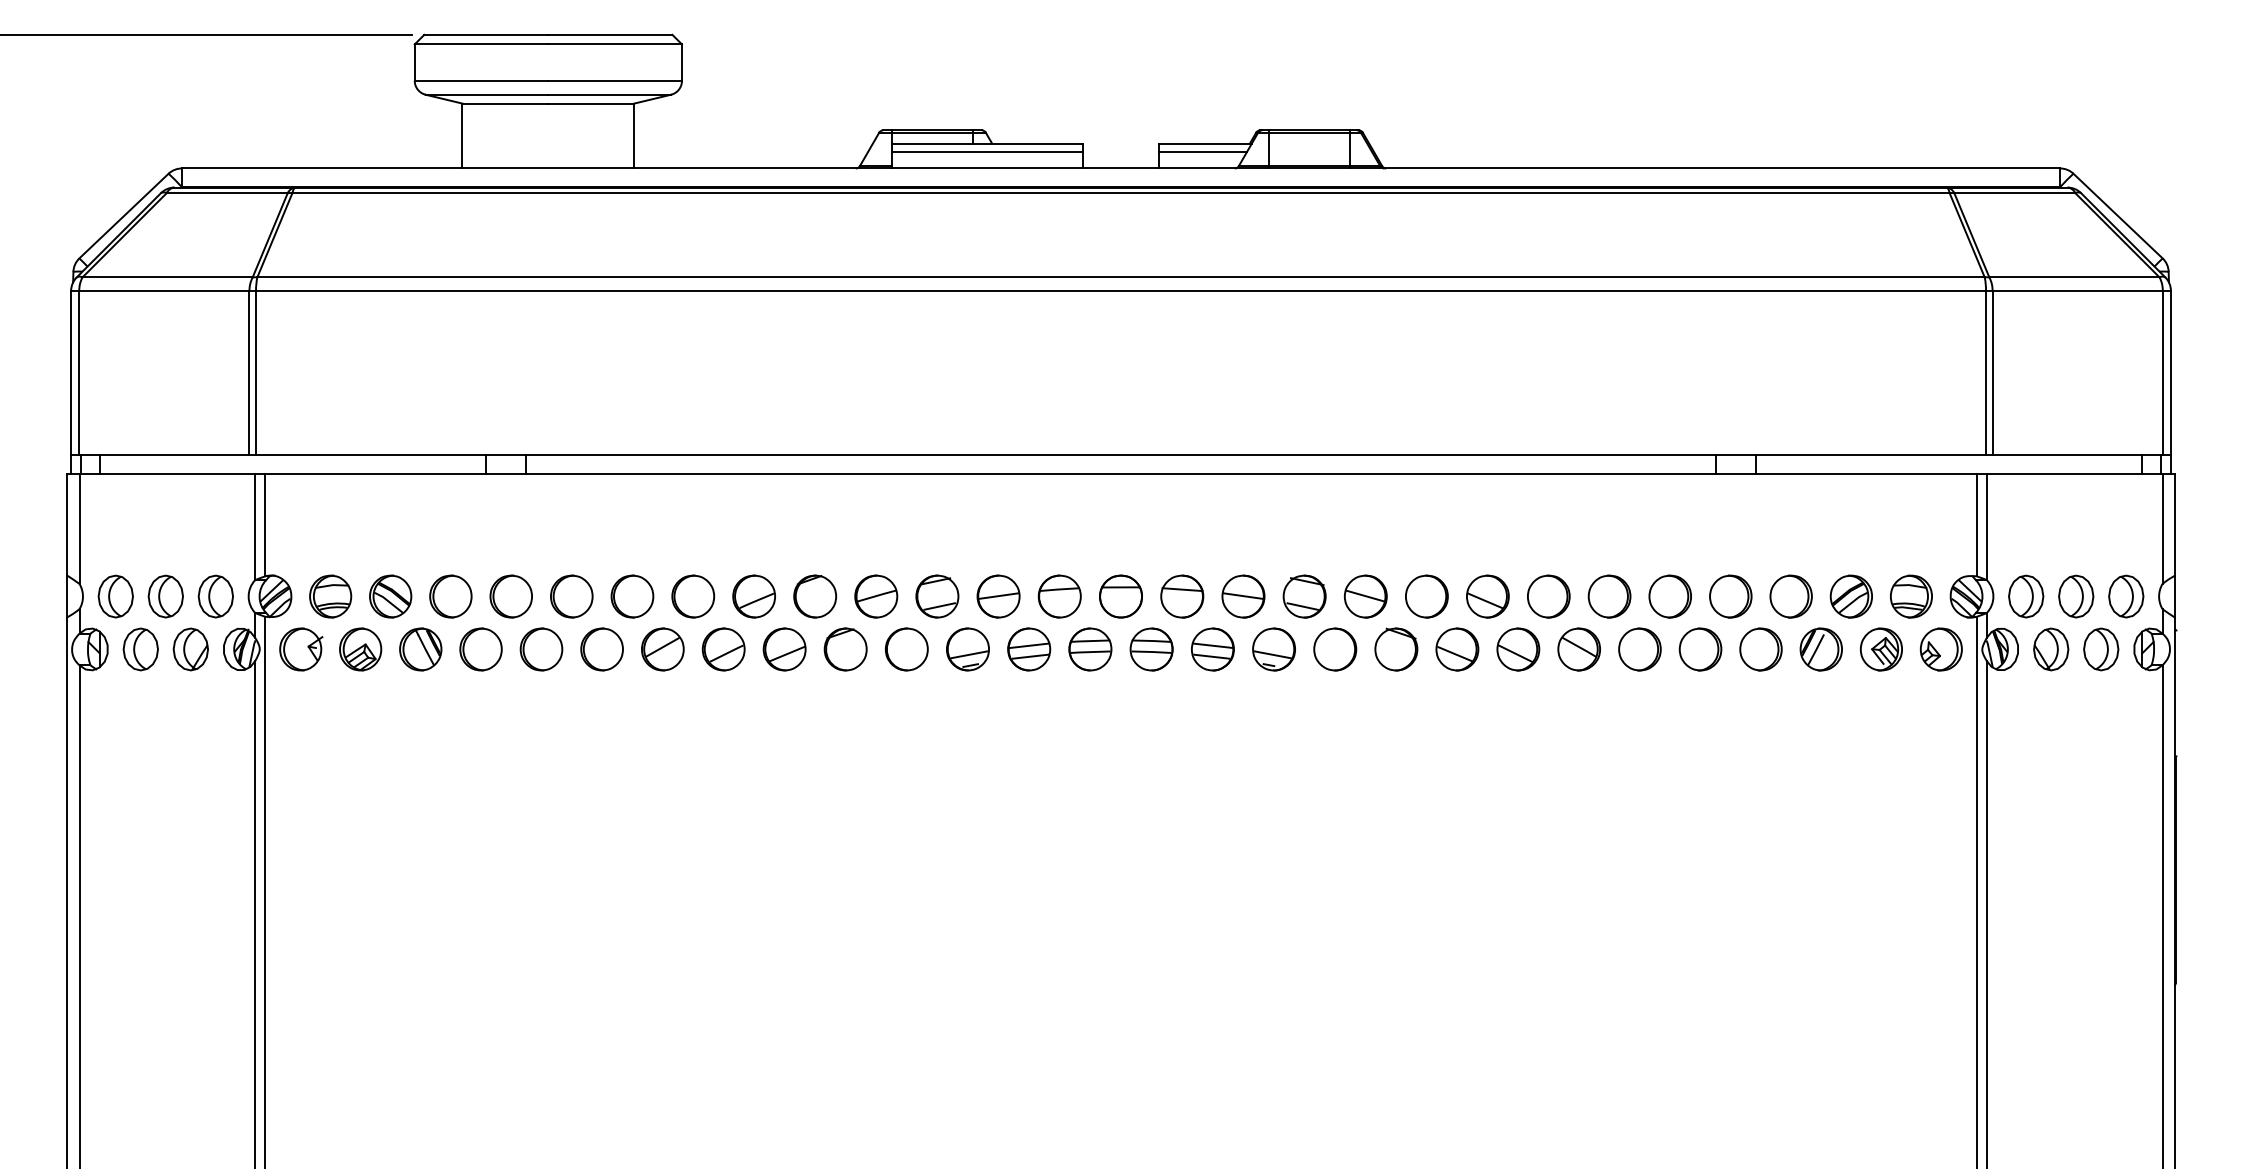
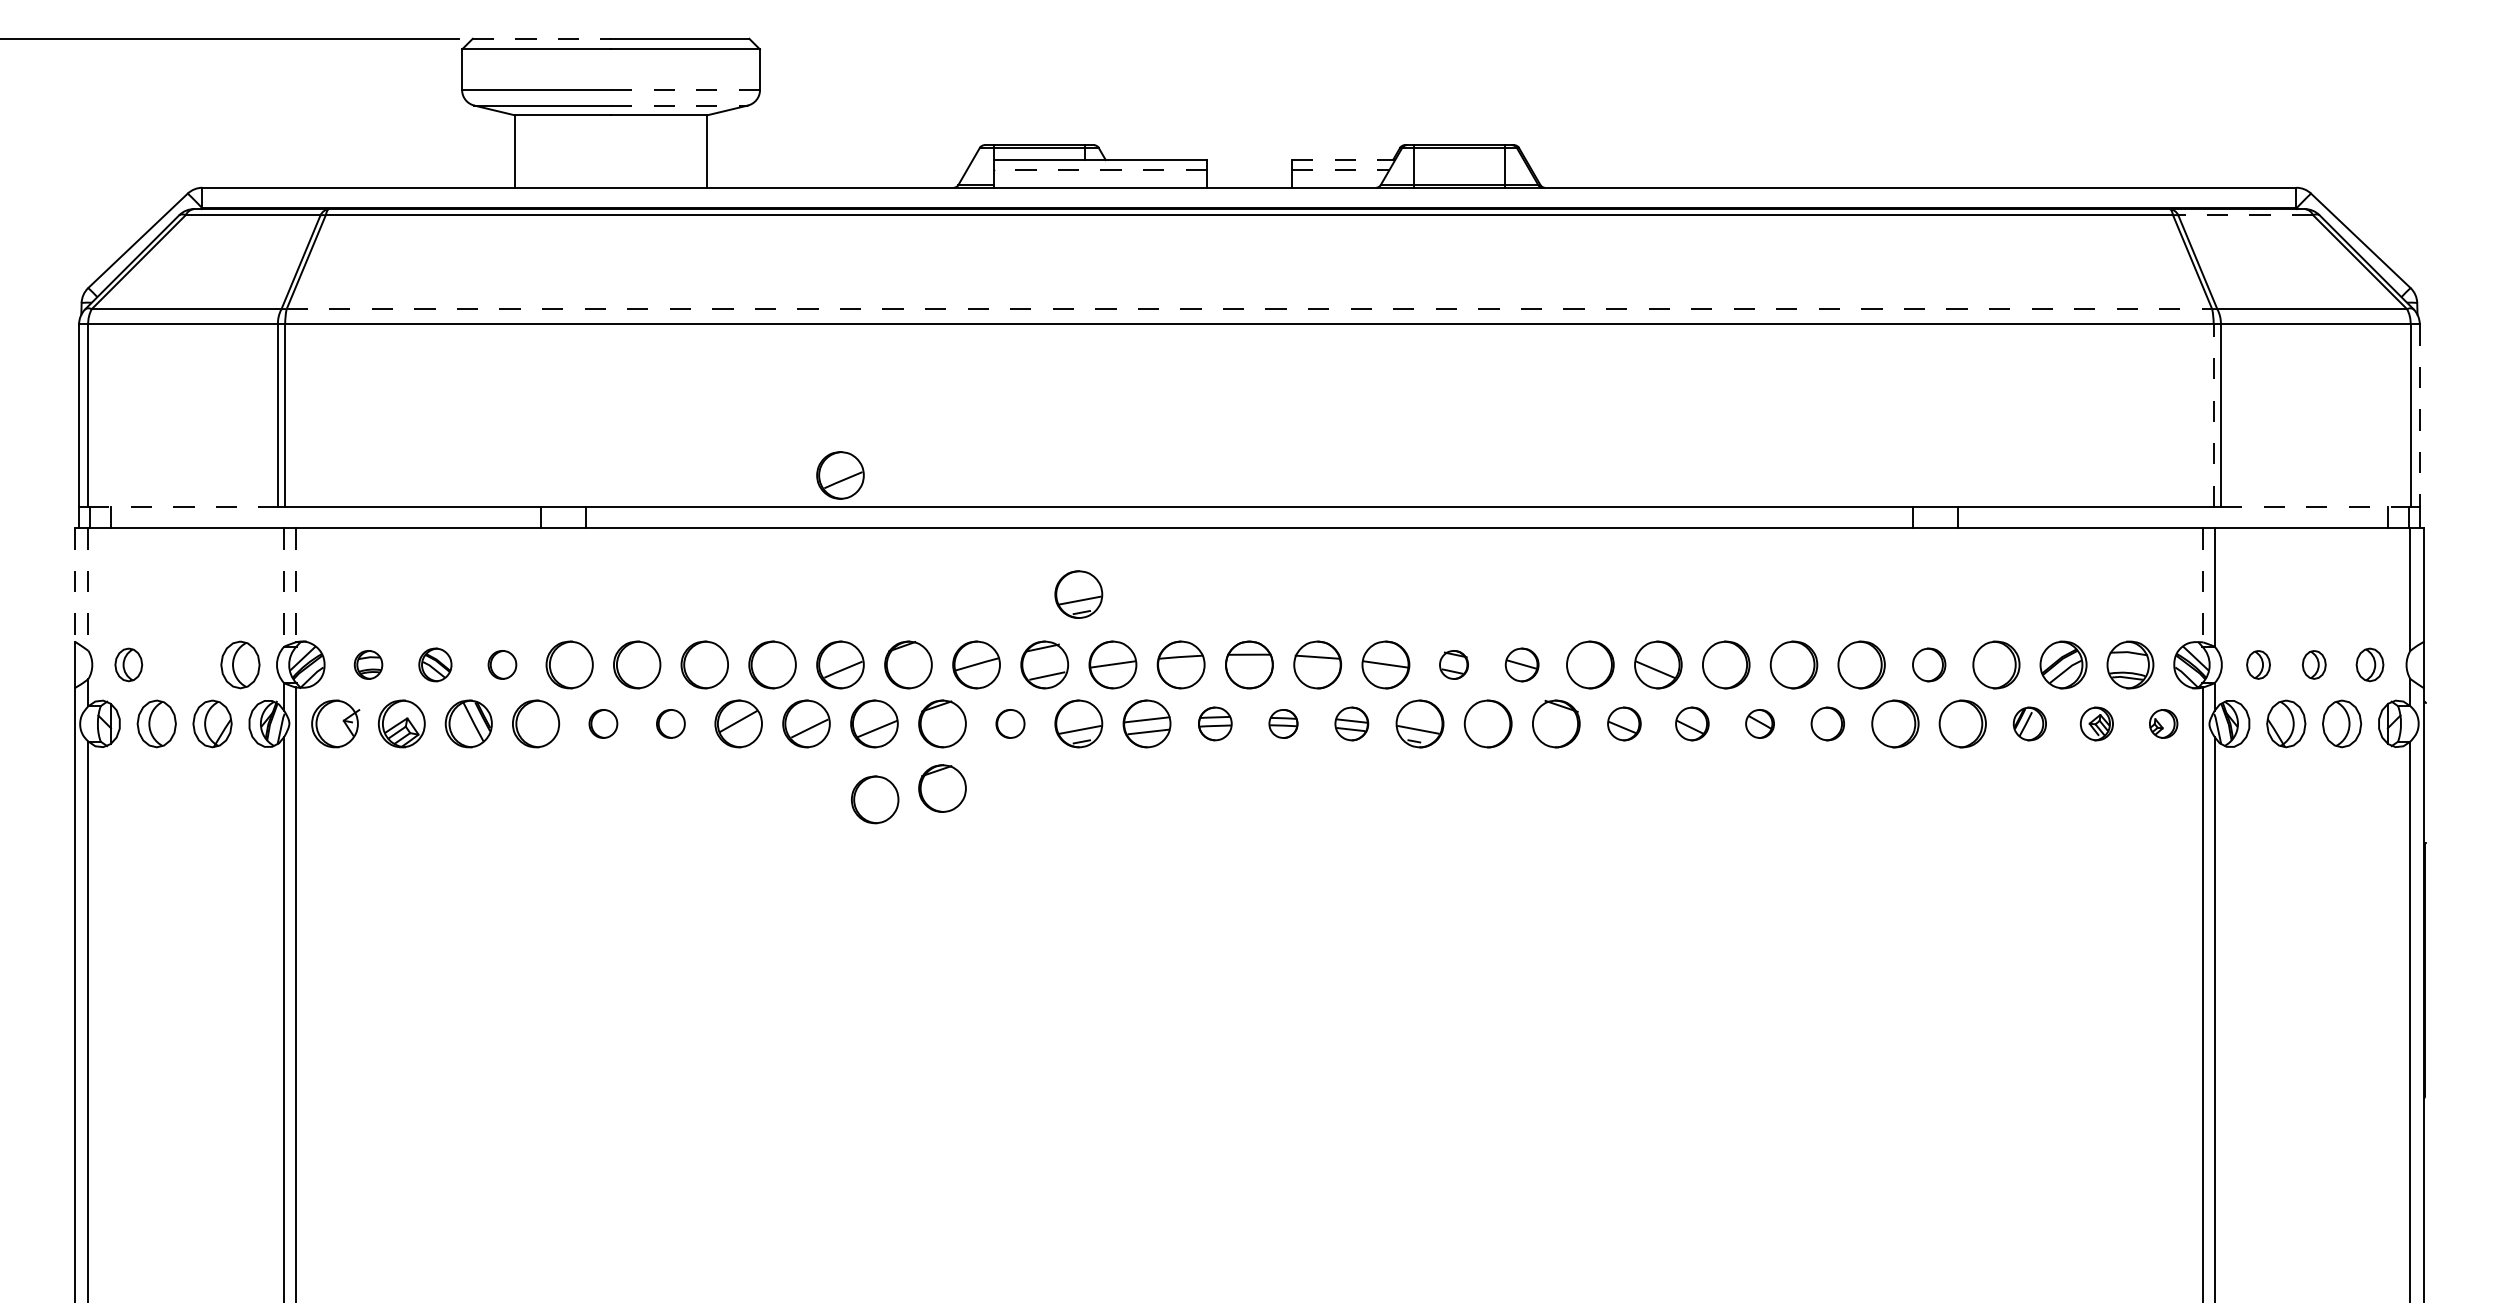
line: (486, 34) -> (542, 38), solid -> dashed
line: (615, 80) -> (685, 89), solid -> dashed
line: (610, 94) -> (680, 105), solid -> dashed
line: (1206, 143) -> (1344, 159), solid -> dashed
line: (986, 152) -> (1099, 169), solid -> dashed
line: (1203, 152) -> (1341, 169), solid -> dashed
line: (2014, 193) -> (2245, 215), solid -> dashed
line: (1121, 277) -> (1249, 309), solid -> dashed
line: (1986, 372) -> (2214, 415), solid -> dashed
line: (2170, 372) -> (2419, 415), solid -> dashed
part: (753, 426) -> (839, 475), added
line: (164, 454) -> (183, 506), solid -> dashed
line: (2078, 454) -> (2316, 506), solid -> dashed
line: (67, 524) -> (75, 584), solid -> dashed
line: (265, 525) -> (295, 585), solid -> dashed
line: (1976, 525) -> (2203, 585), solid -> dashed
line: (255, 527) -> (284, 587), solid -> dashed
line: (79, 529) -> (88, 590), solid -> dashed
part: (967, 533) -> (1078, 594), added
part: (115, 596) -> (128, 664), size x0.7
part: (165, 596) -> (184, 664), removed
part: (330, 596) -> (368, 664), size x0.6
part: (390, 596) -> (435, 664), size x0.7
part: (450, 596) -> (501, 664), size x0.6
part: (1304, 596) -> (1453, 664), size x0.6
part: (1365, 596) -> (1521, 664), size x0.7
part: (1730, 596) -> (1928, 664), size x0.7
part: (2026, 596) -> (2258, 664), size x0.6
part: (2076, 596) -> (2314, 664), size x0.6
part: (2126, 596) -> (2370, 664), size x0.7
part: (541, 649) -> (603, 723), size x0.6
part: (601, 649) -> (670, 723), size x0.6
part: (906, 649) -> (1010, 723), size x0.6
part: (1090, 649) -> (1215, 723), size x0.7
part: (1151, 649) -> (1283, 723), size x0.6
part: (1212, 649) -> (1351, 723), size x0.7
part: (1457, 649) -> (1624, 723), size x0.7
part: (1518, 649) -> (1692, 723), size x0.7
part: (1578, 649) -> (1759, 723), size x0.6
part: (1639, 649) -> (1827, 723), size x0.7
part: (1820, 649) -> (2029, 723), size x0.7
part: (1880, 649) -> (2095, 723), size x0.7
part: (1940, 649) -> (2162, 723), size x0.6
part: (845, 707) -> (942, 788), added
part: (785, 717) -> (875, 799), added

